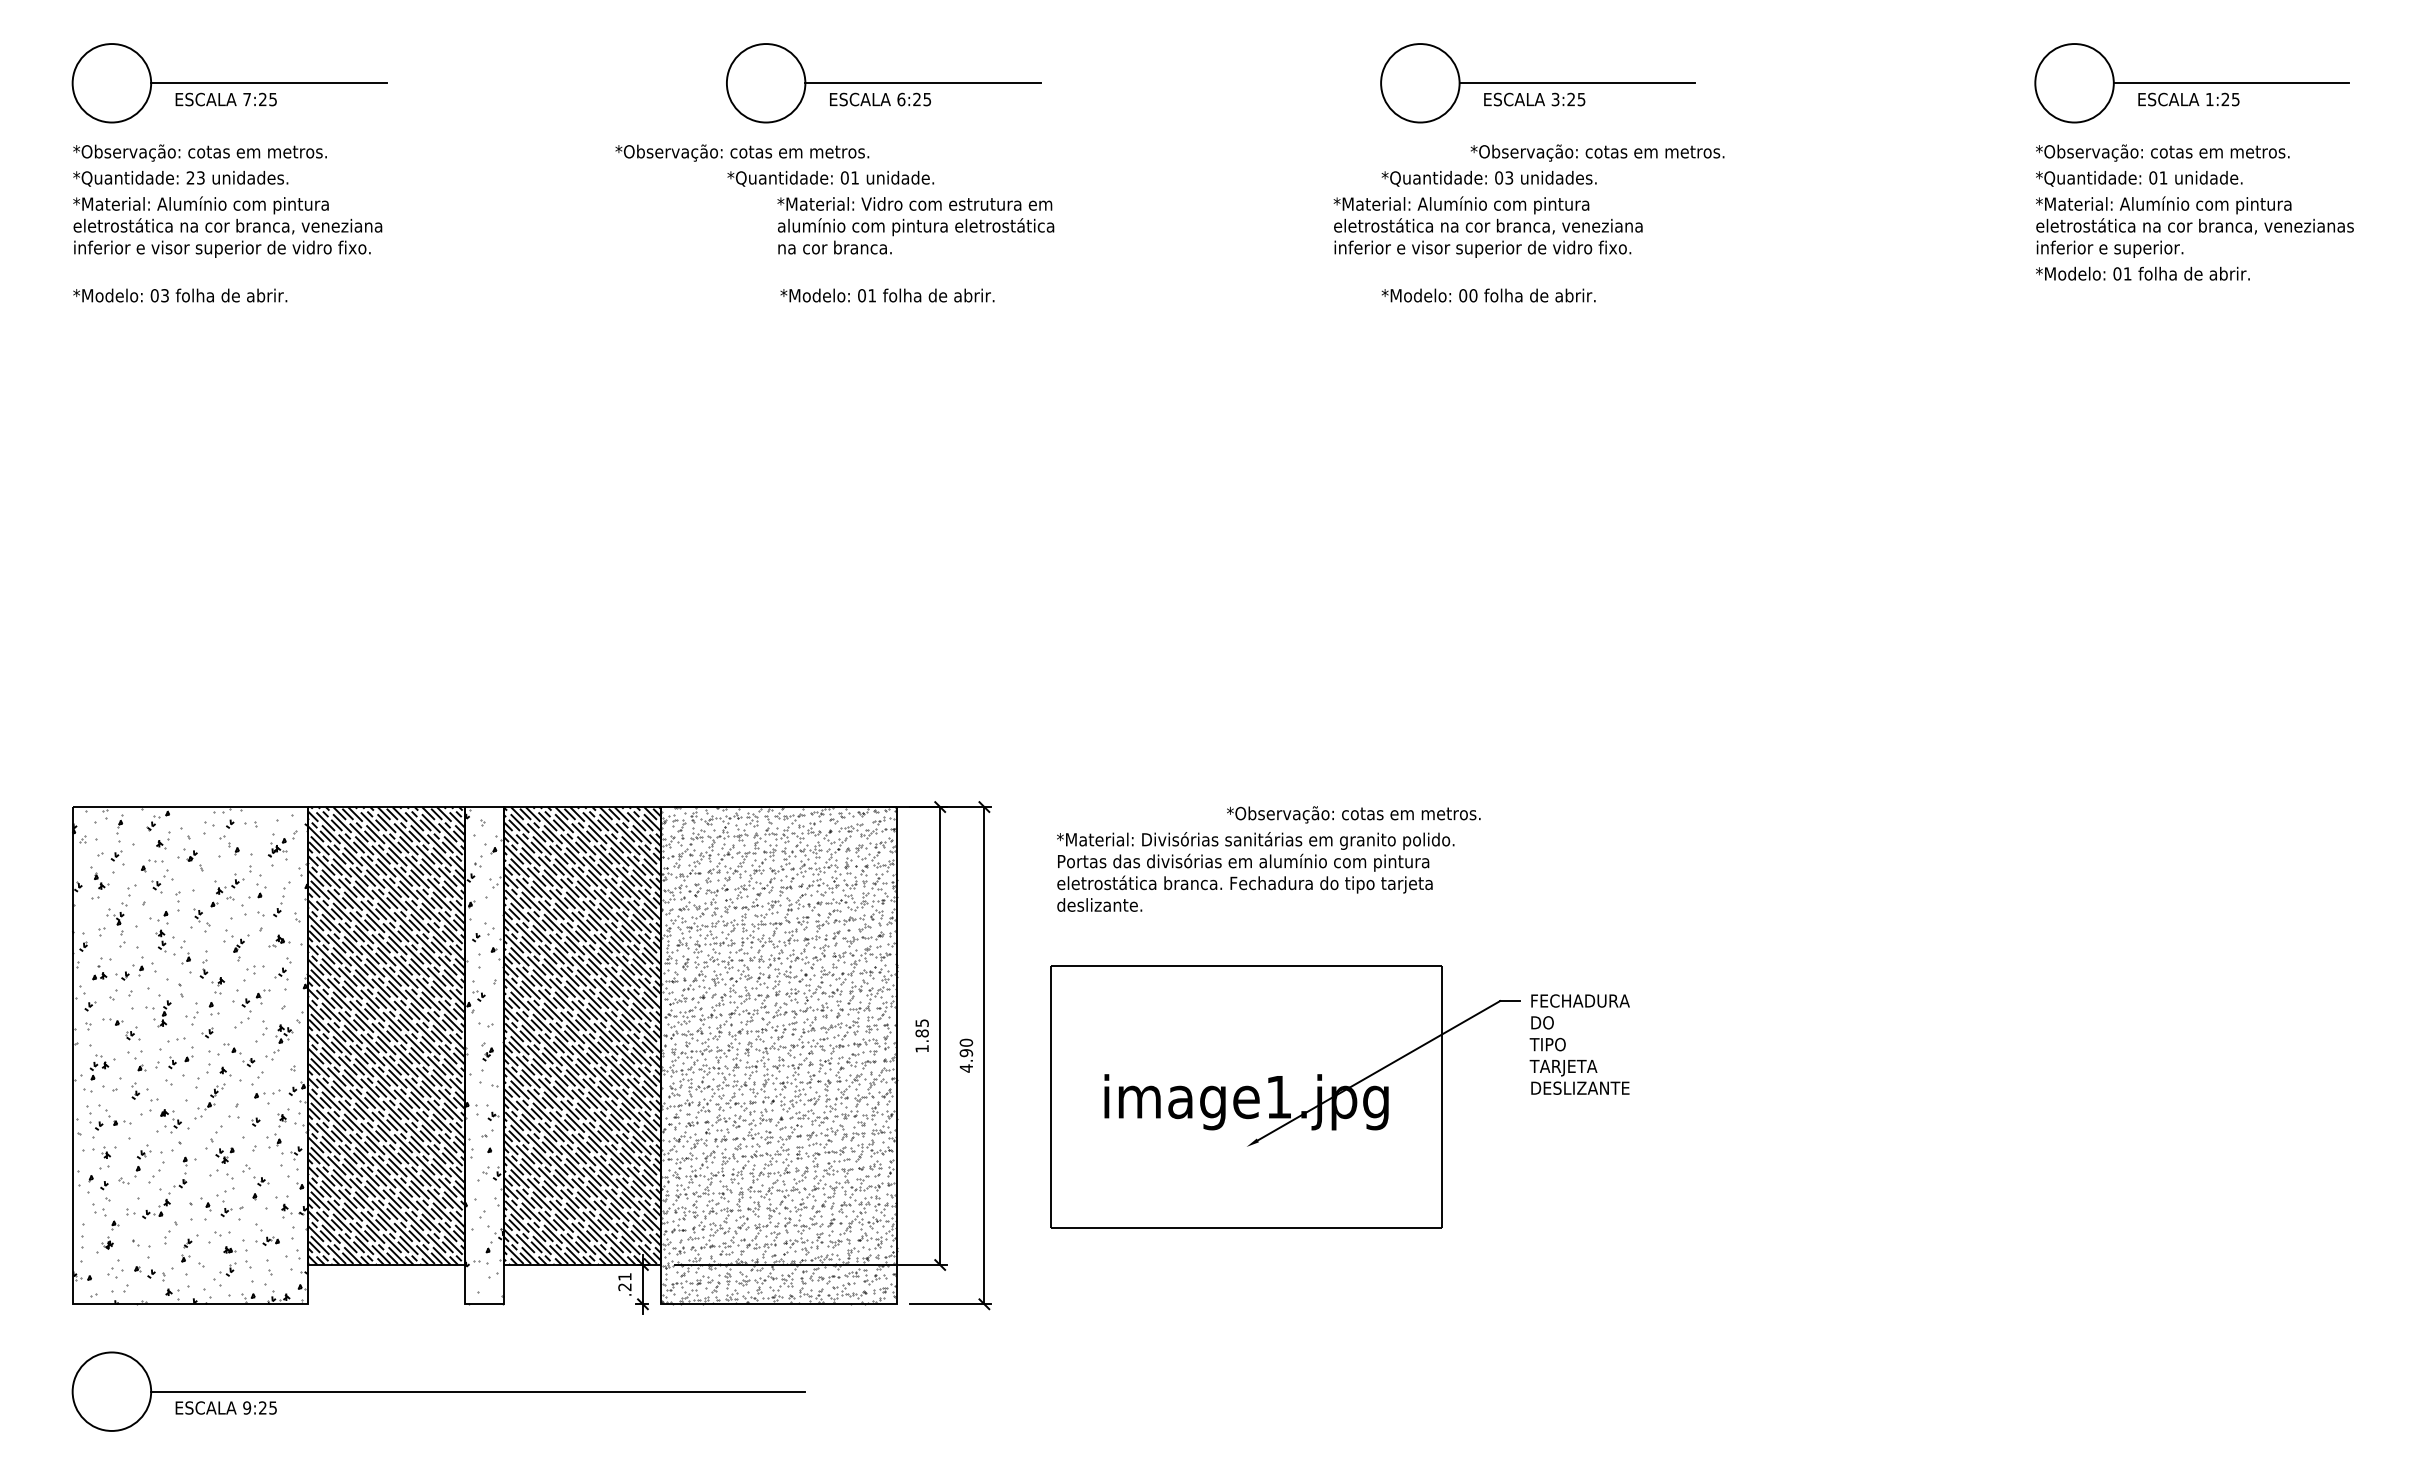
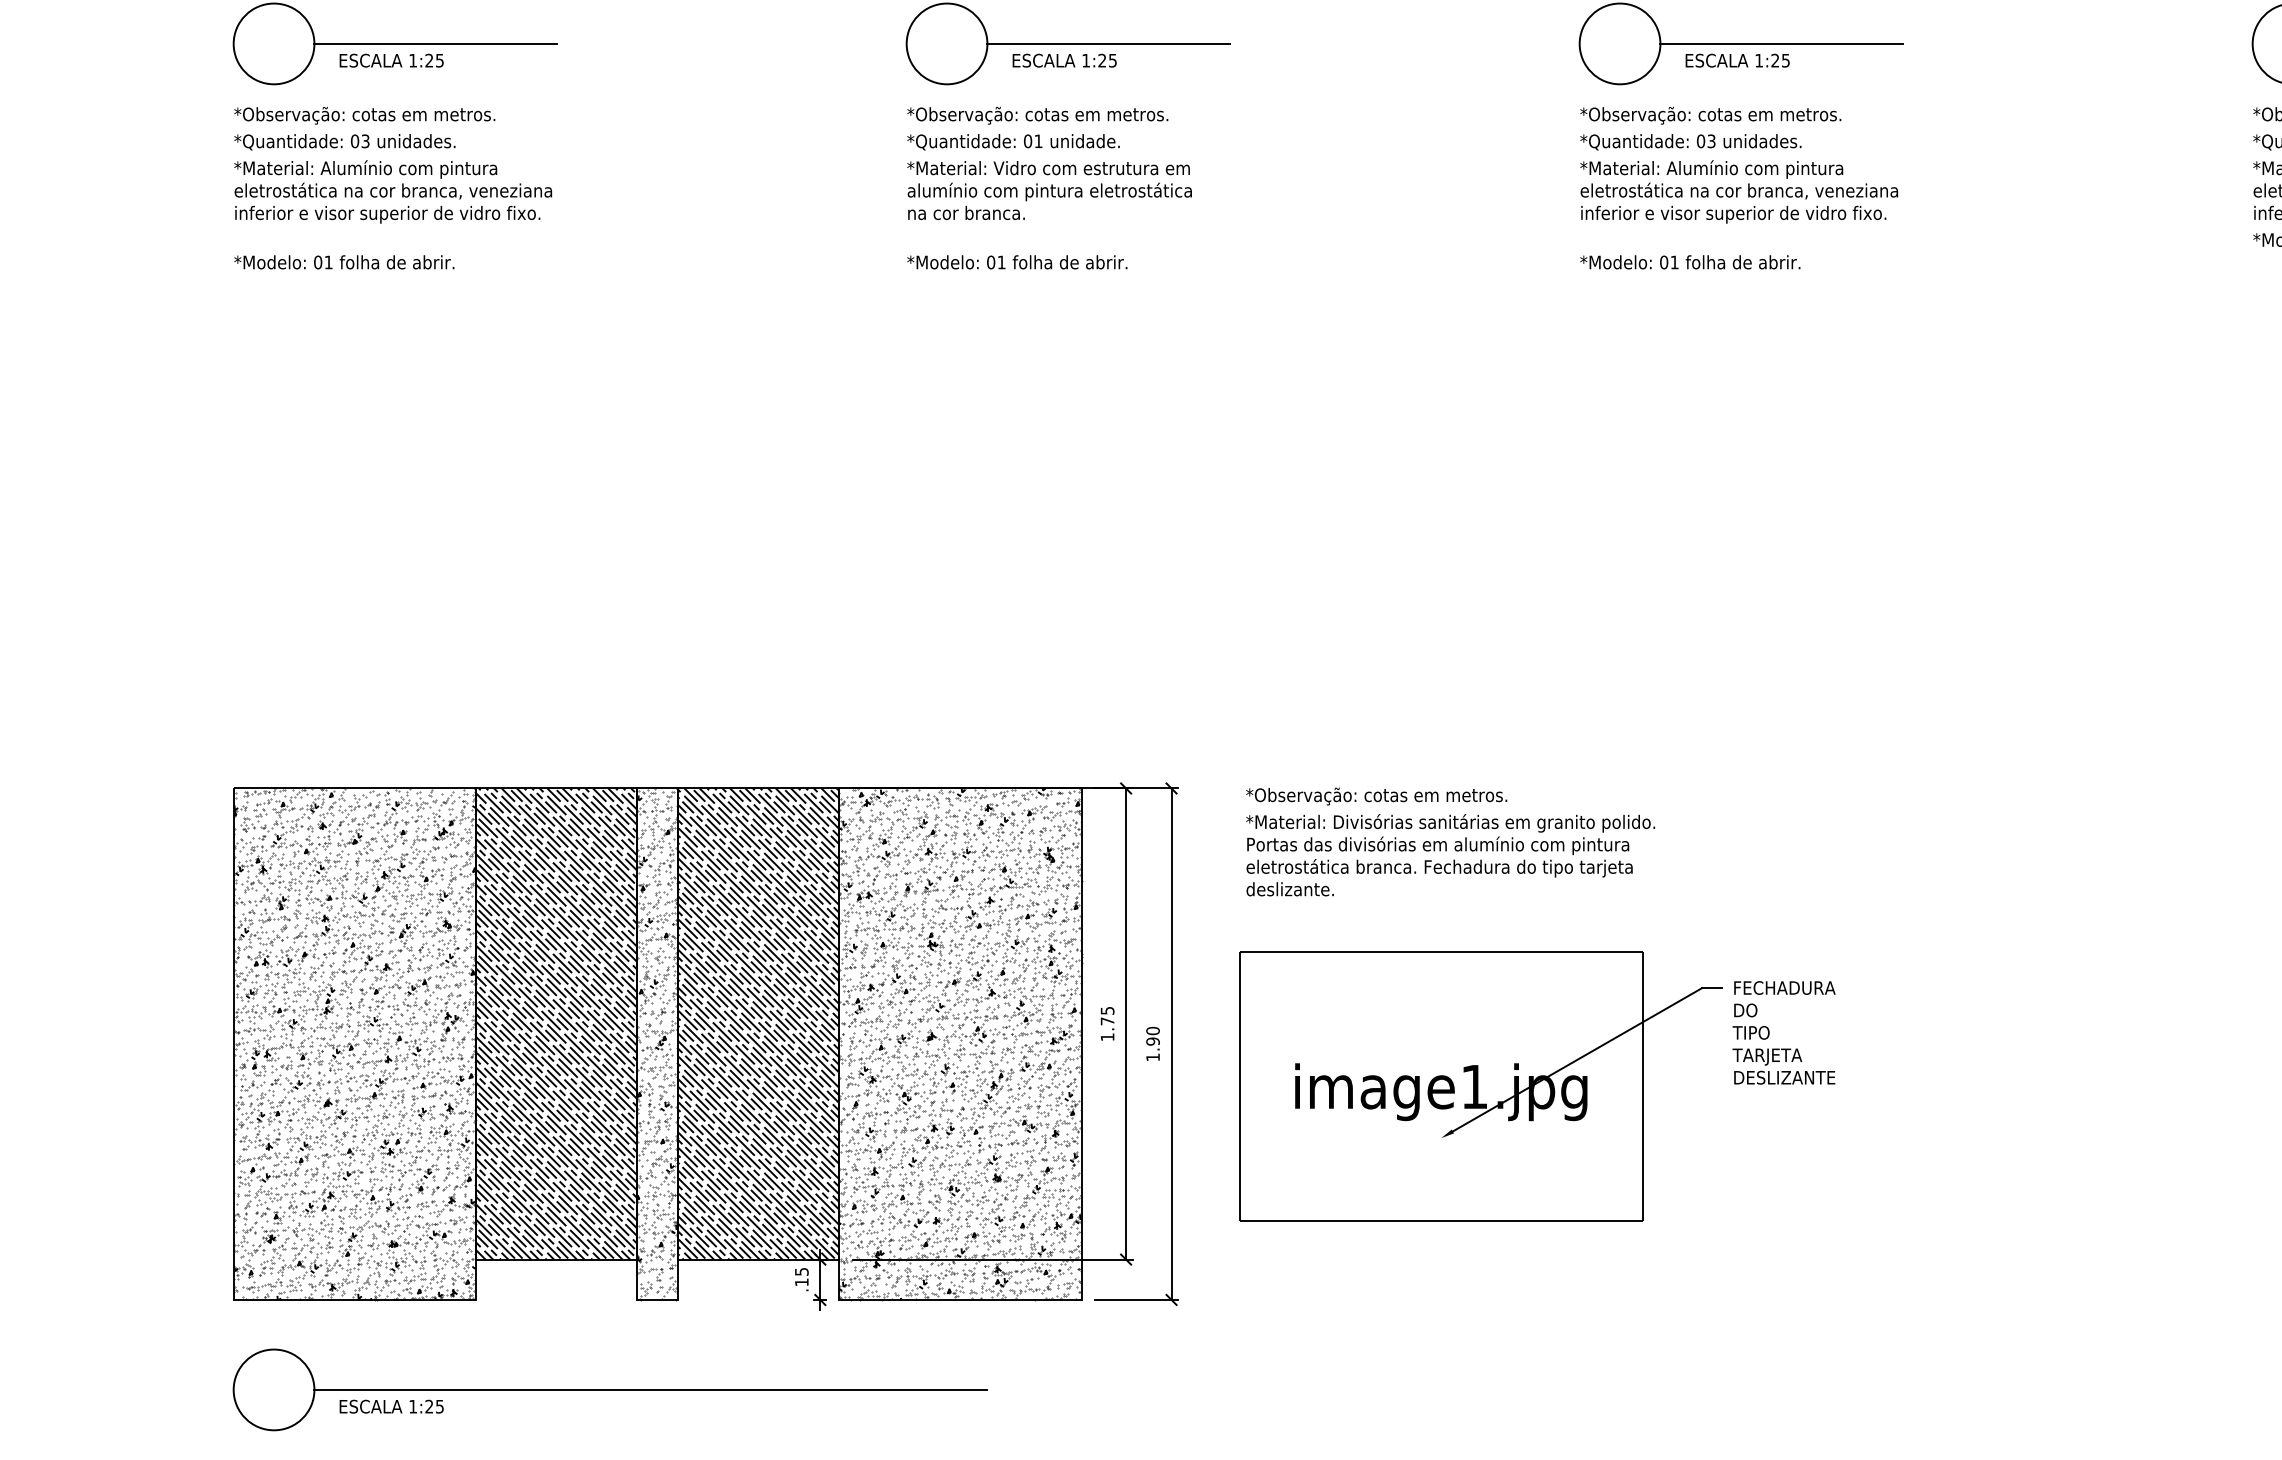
text: (246, 99) -> (412, 60), 7:25 -> 1:25
text: (901, 99) -> (1086, 60), 6:25 -> 1:25
text: (1555, 99) -> (1759, 60), 3:25 -> 1:25
text: (742, 152) -> (1037, 115), moved
text: (1597, 152) -> (1710, 115), moved
text: (190, 177) -> (354, 140), 23 -> 03
text: (915, 225) -> (1049, 190), moved
text: (1487, 226) -> (1738, 191), moved
text: (164, 295) -> (328, 262), 03 -> 01
text: (887, 295) -> (1017, 262), moved
text: (1473, 295) -> (1674, 262), 00 -> 01
text: (1353, 814) -> (1376, 796), moved
text: (921, 1033) -> (1106, 1021), 1.85 -> 1.75
hatch: (190, 1055) -> (354, 1044), added
hatch: (484, 1055) -> (657, 1044), added
hatch: (778, 1055) -> (959, 1044), added
text: (965, 1068) -> (1152, 1057), 4.90 -> 1.90
text: (624, 1282) -> (801, 1277), .21 -> .15
text: (247, 1407) -> (413, 1406), 9:25 -> 1:25

